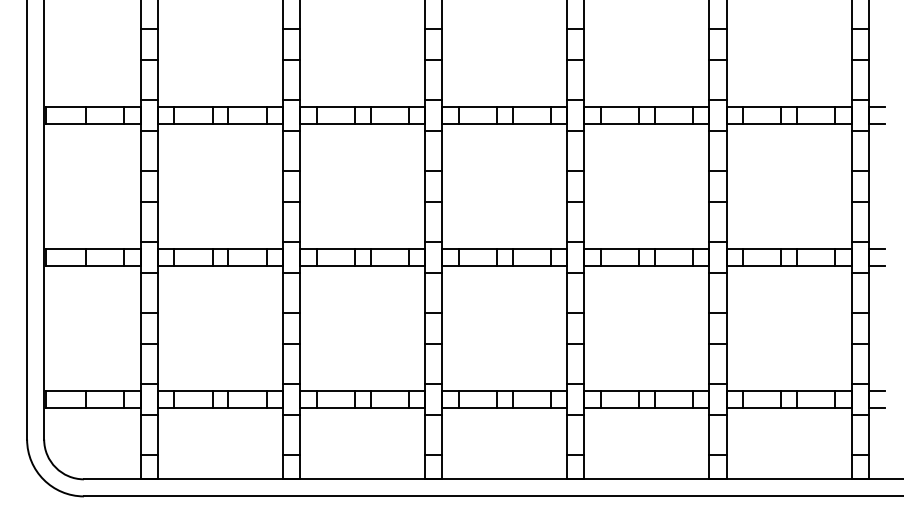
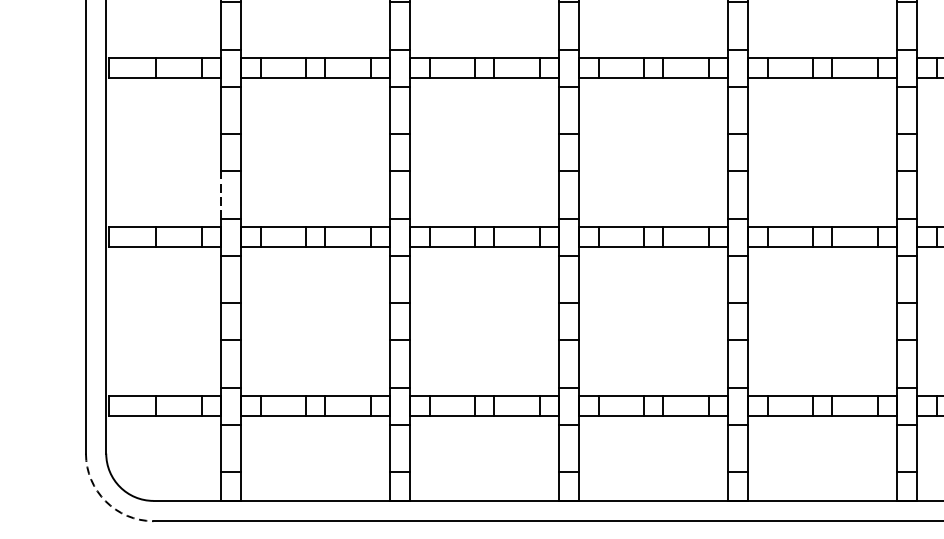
line: (140, 222) -> (220, 195), solid -> dashed
arc: (43, 479) -> (105, 501), solid -> dashed

